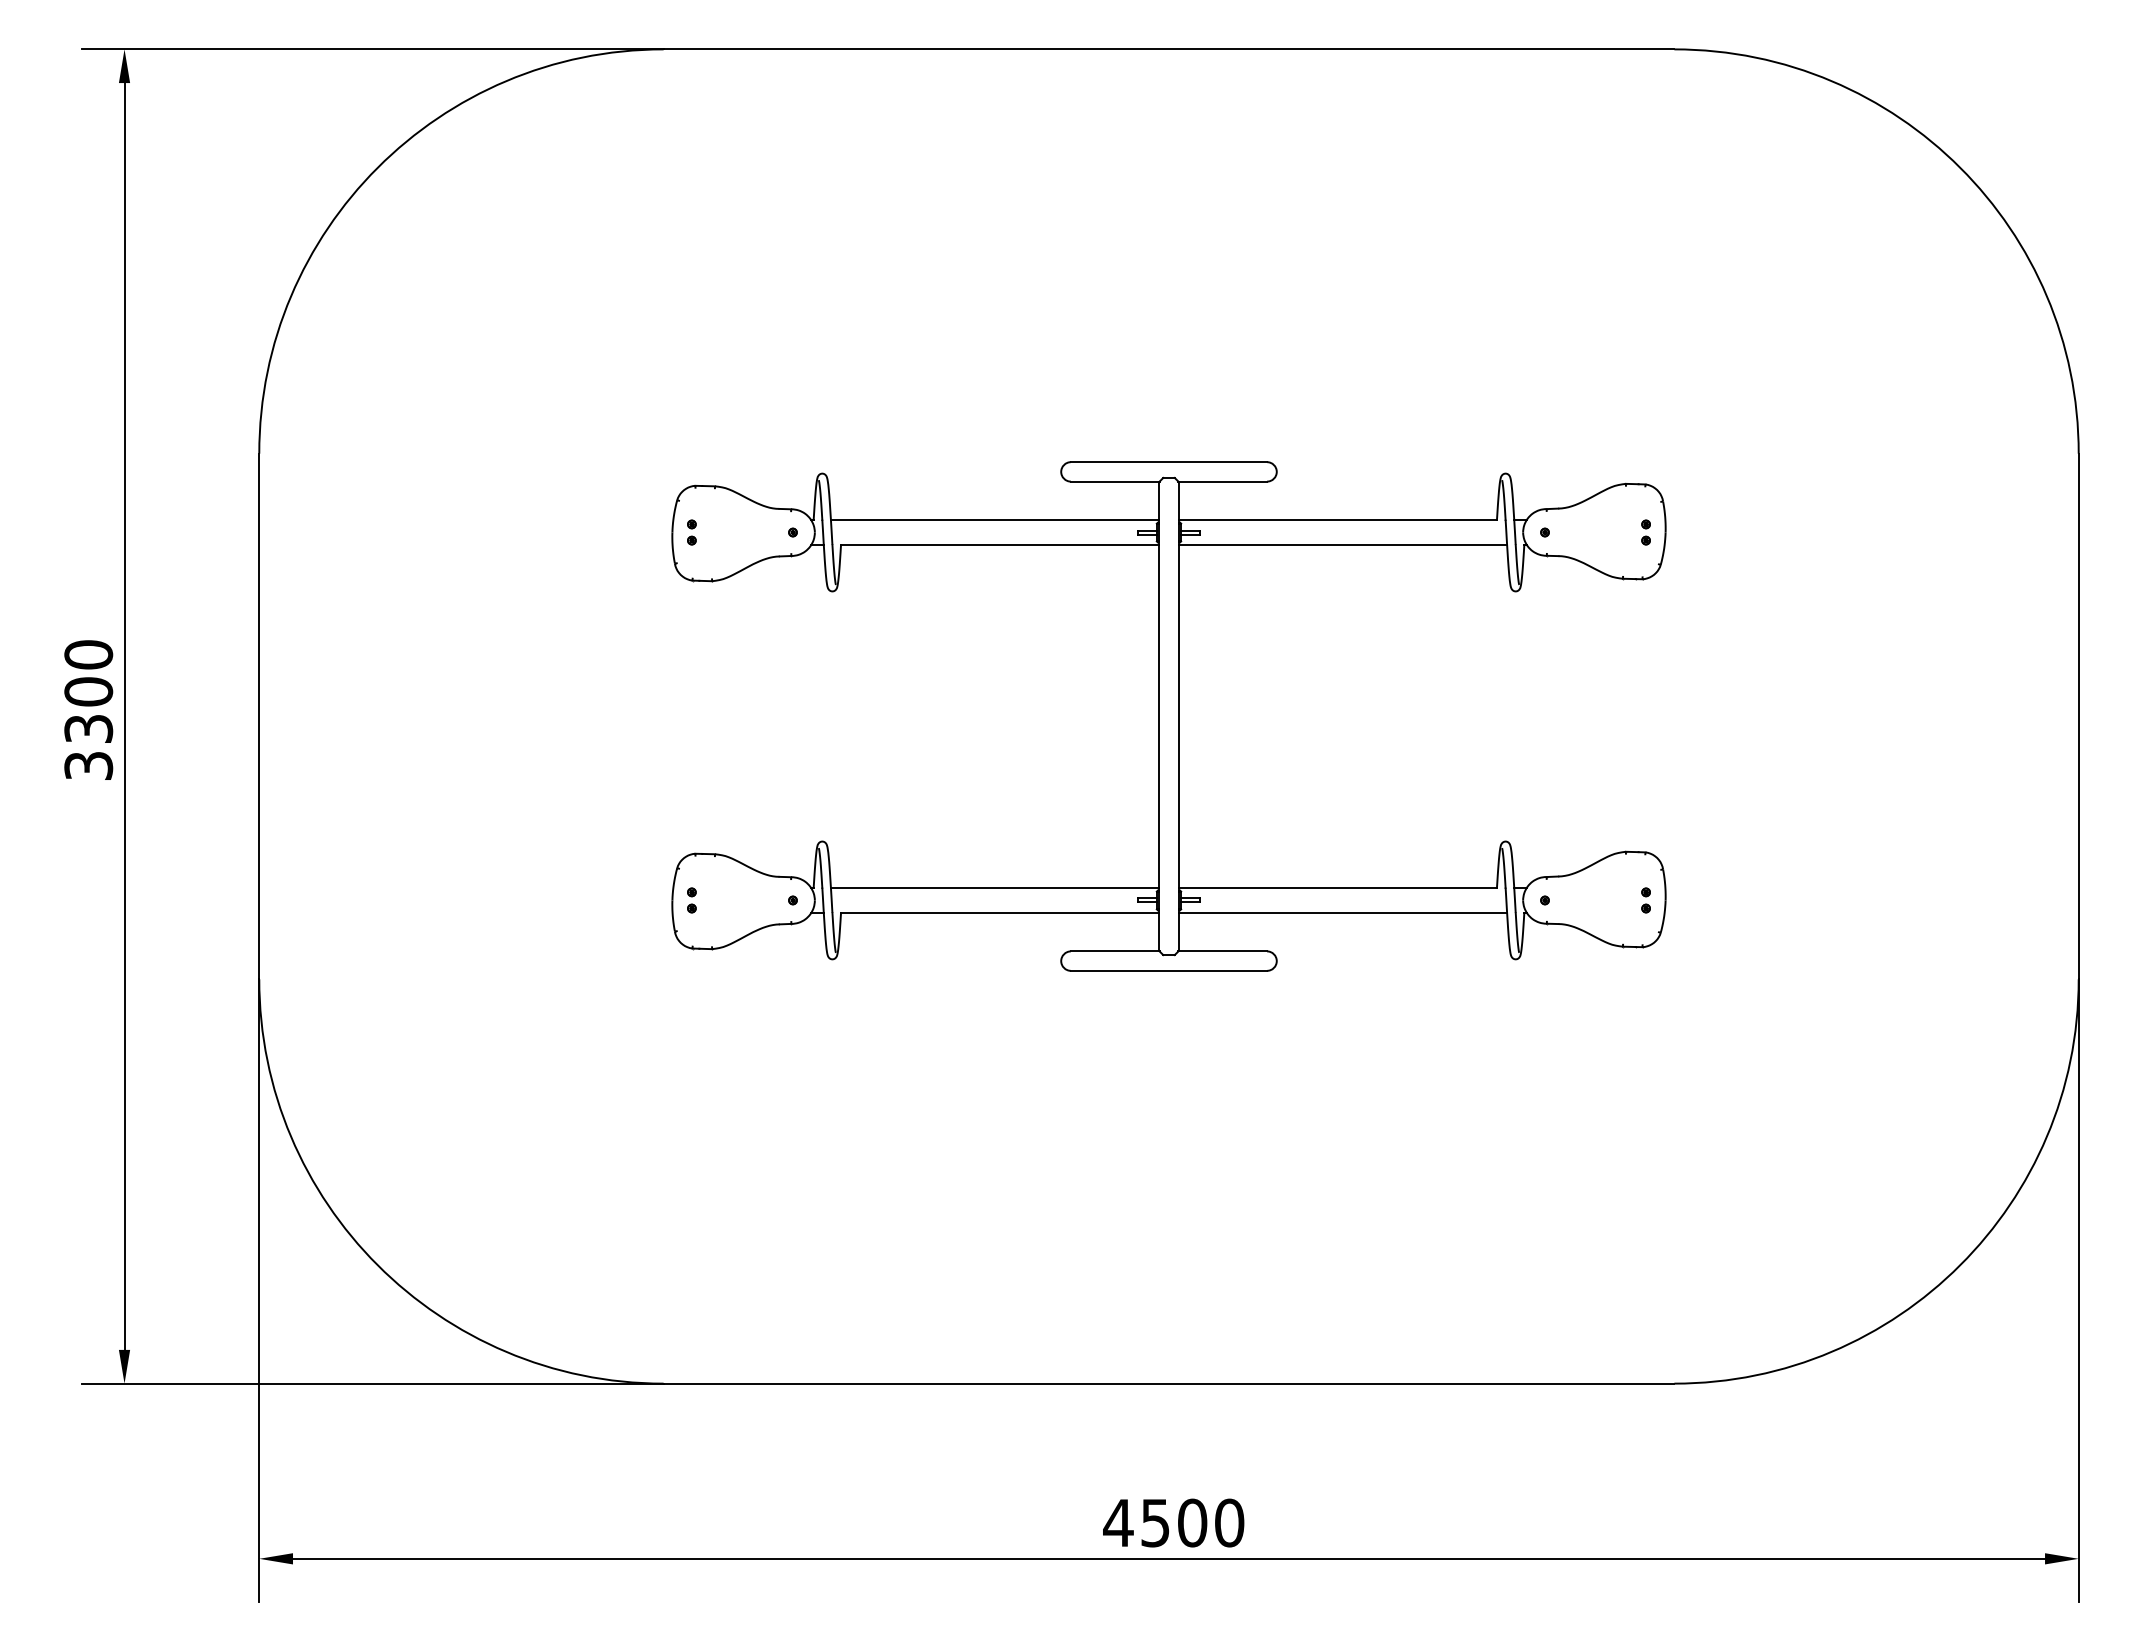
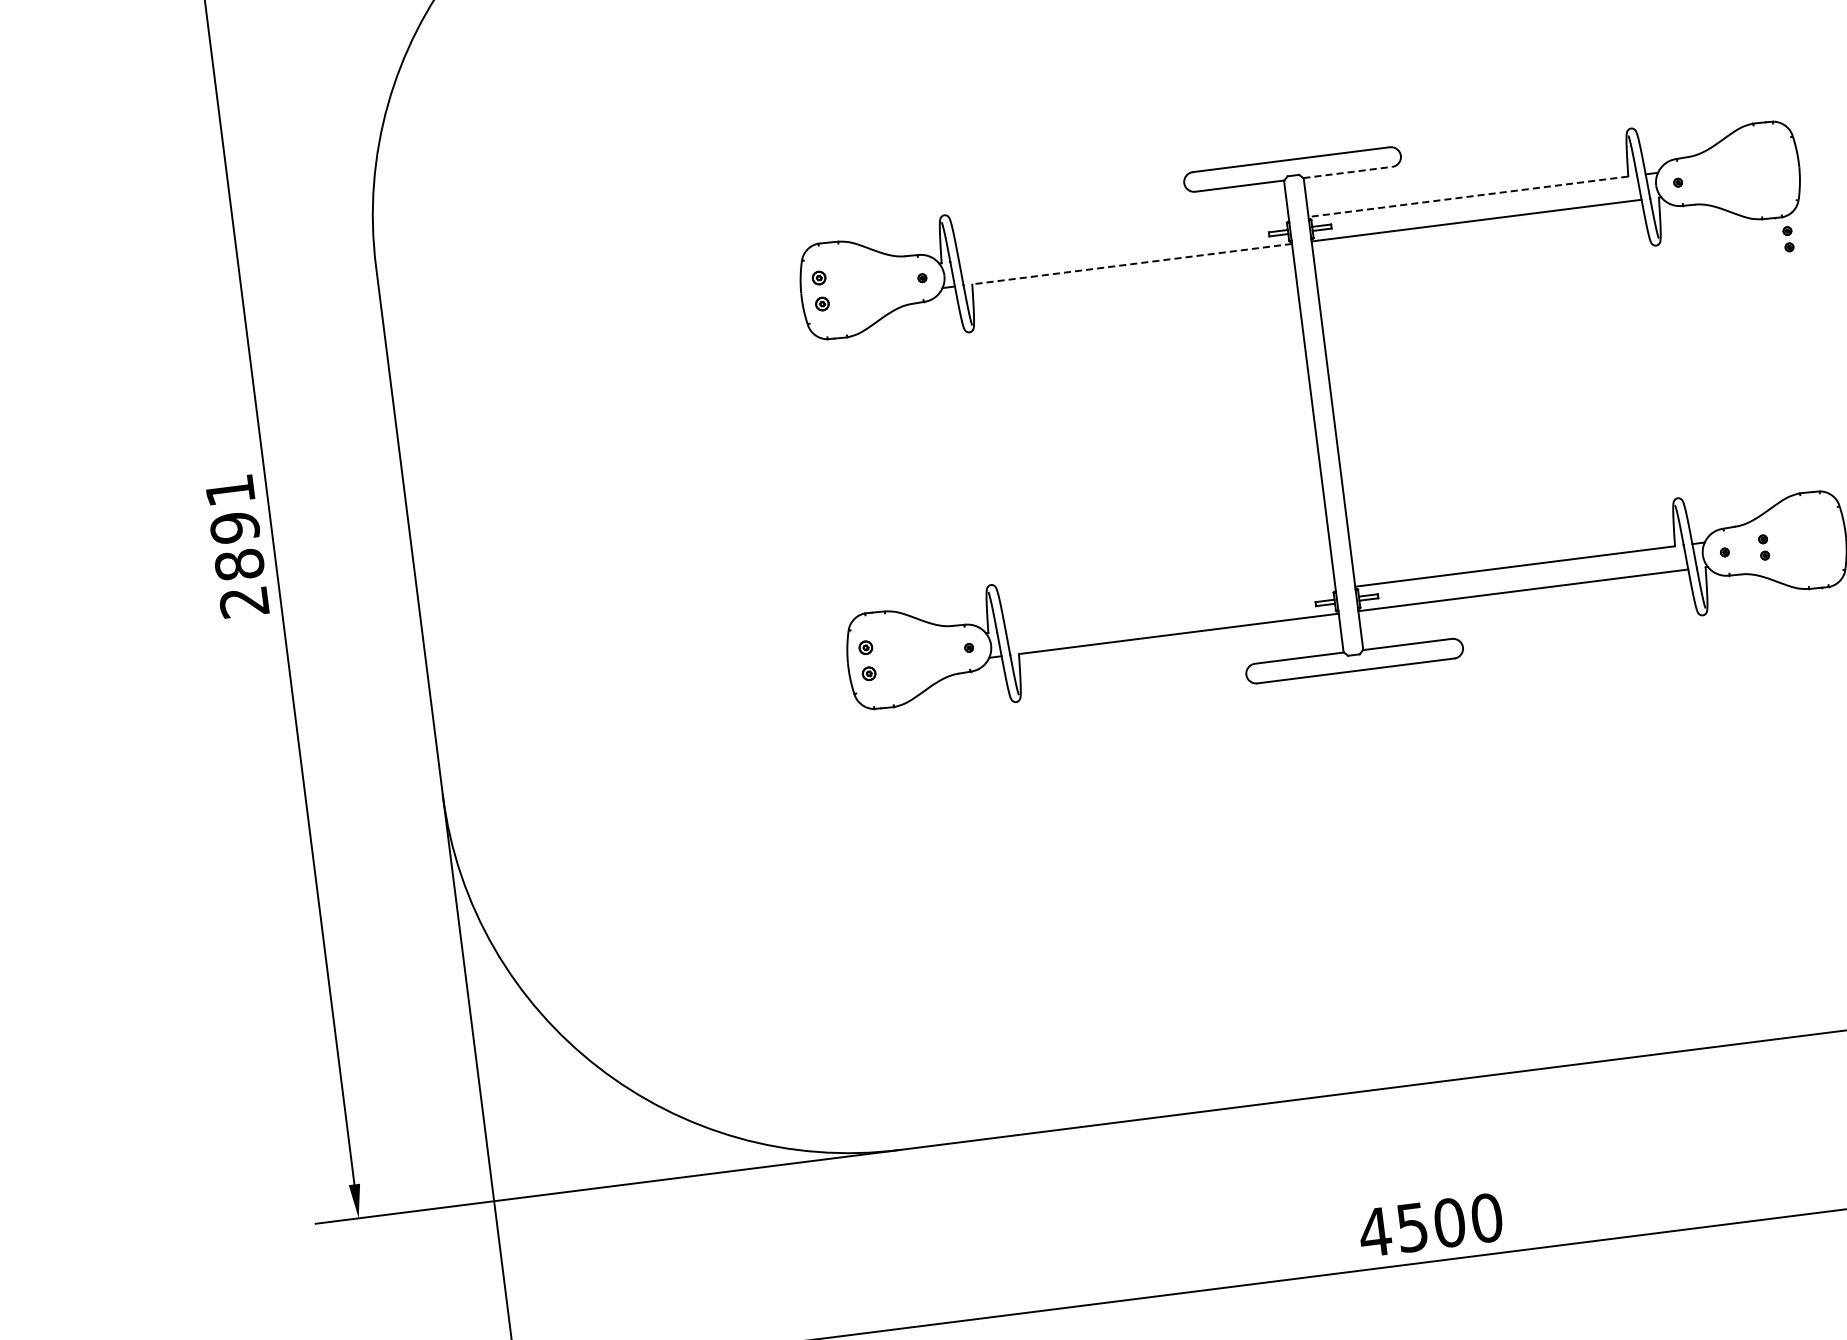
line: (1223, 481) -> (1348, 172), solid -> dashed
line: (994, 520) -> (1123, 240), removed
line: (1337, 520) -> (1468, 196), solid -> dashed
part: (691, 532) -> (820, 291), size x1.6
part: (1645, 532) -> (1787, 239), moved
line: (999, 544) -> (1131, 264), solid -> dashed
text: (88, 710) -> (237, 546), 3300 -> 2891
line: (994, 888) -> (1170, 610), removed
part: (691, 900) -> (867, 660), size x1.6
part: (1645, 900) -> (1763, 547), moved

